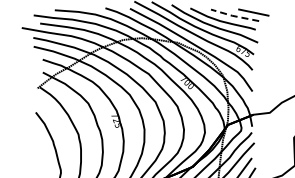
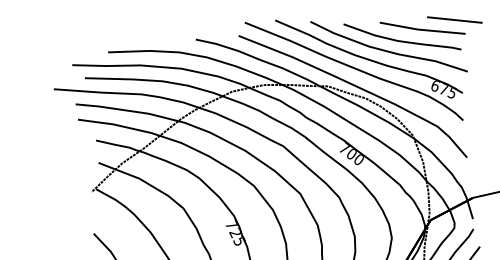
line: (234, 16) -> (421, 30), dashed -> solid

